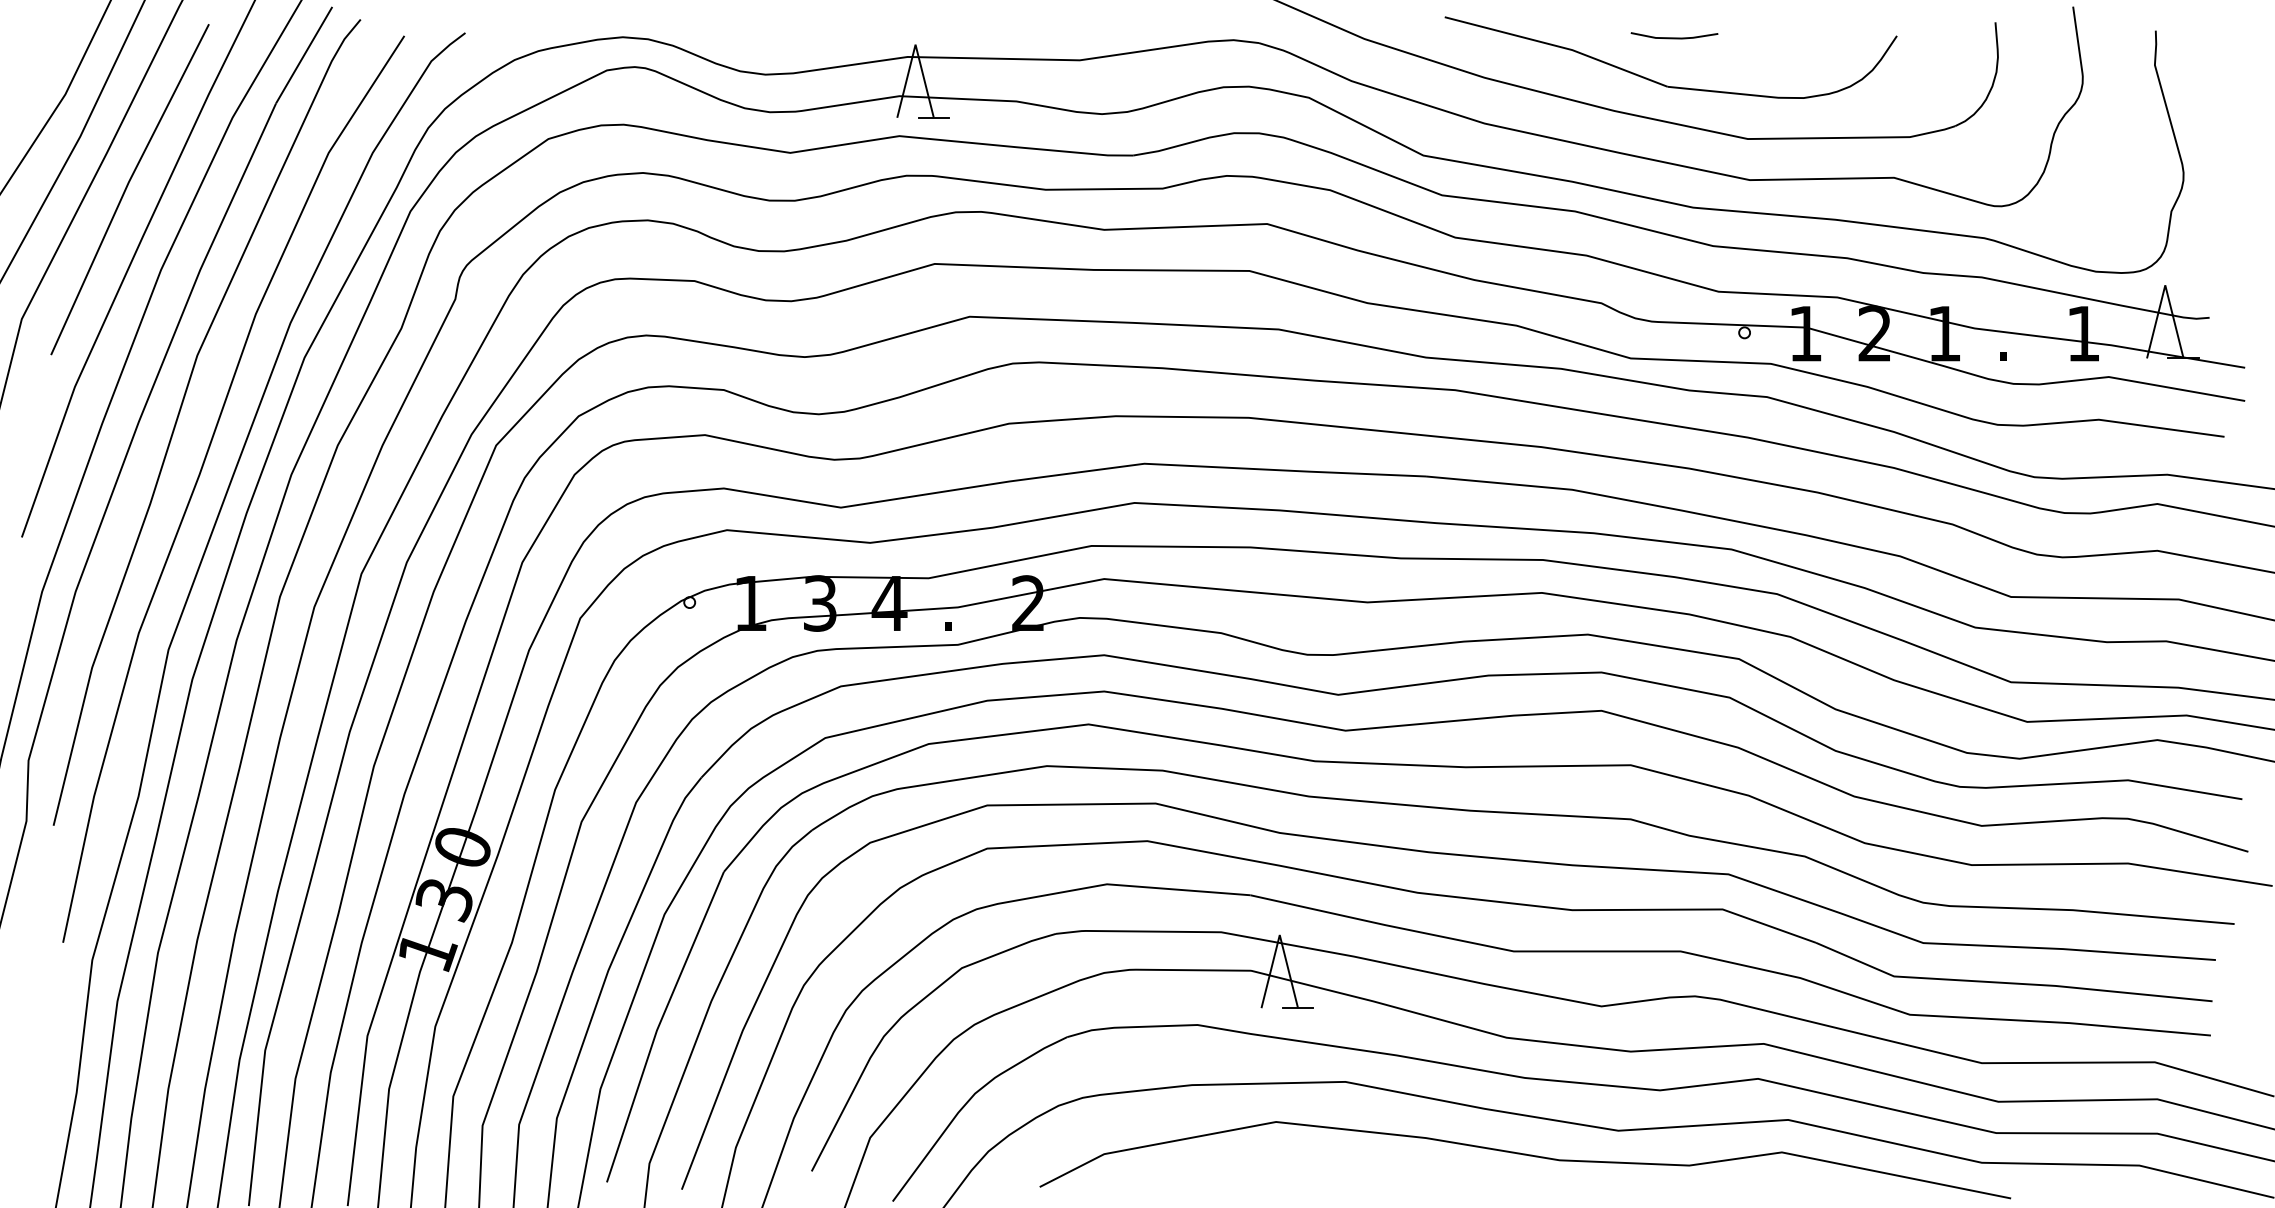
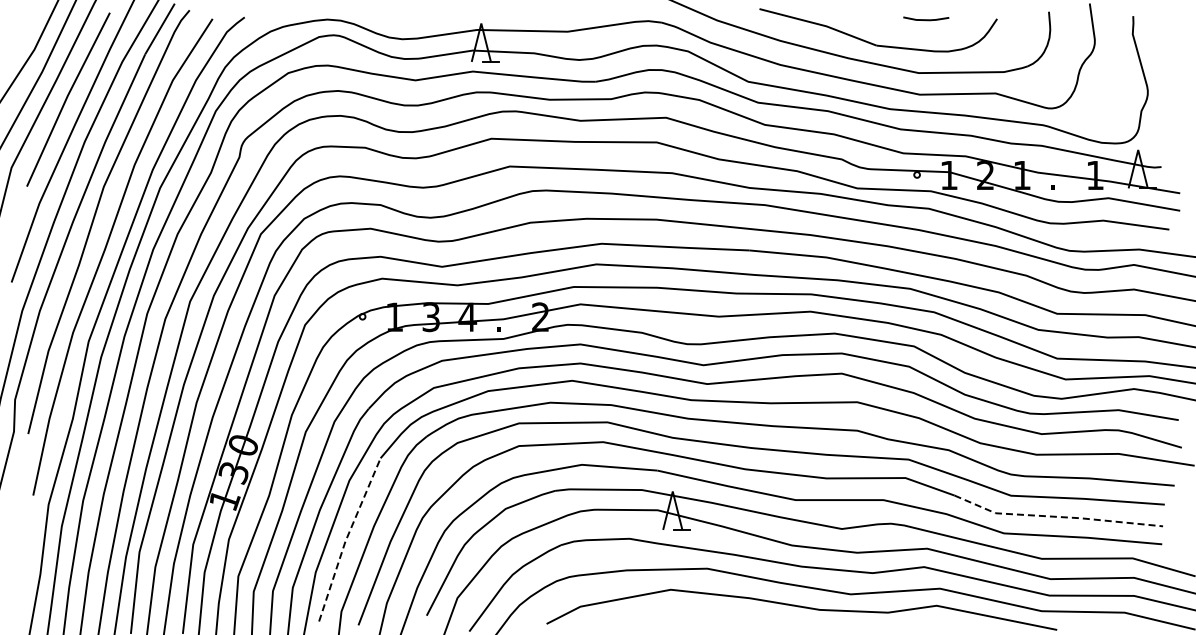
line: (1674, 37) -> (926, 19), moved
line: (2009, 982) -> (1056, 516), solid -> dashed
line: (659, 1024) -> (346, 538), solid -> dashed

